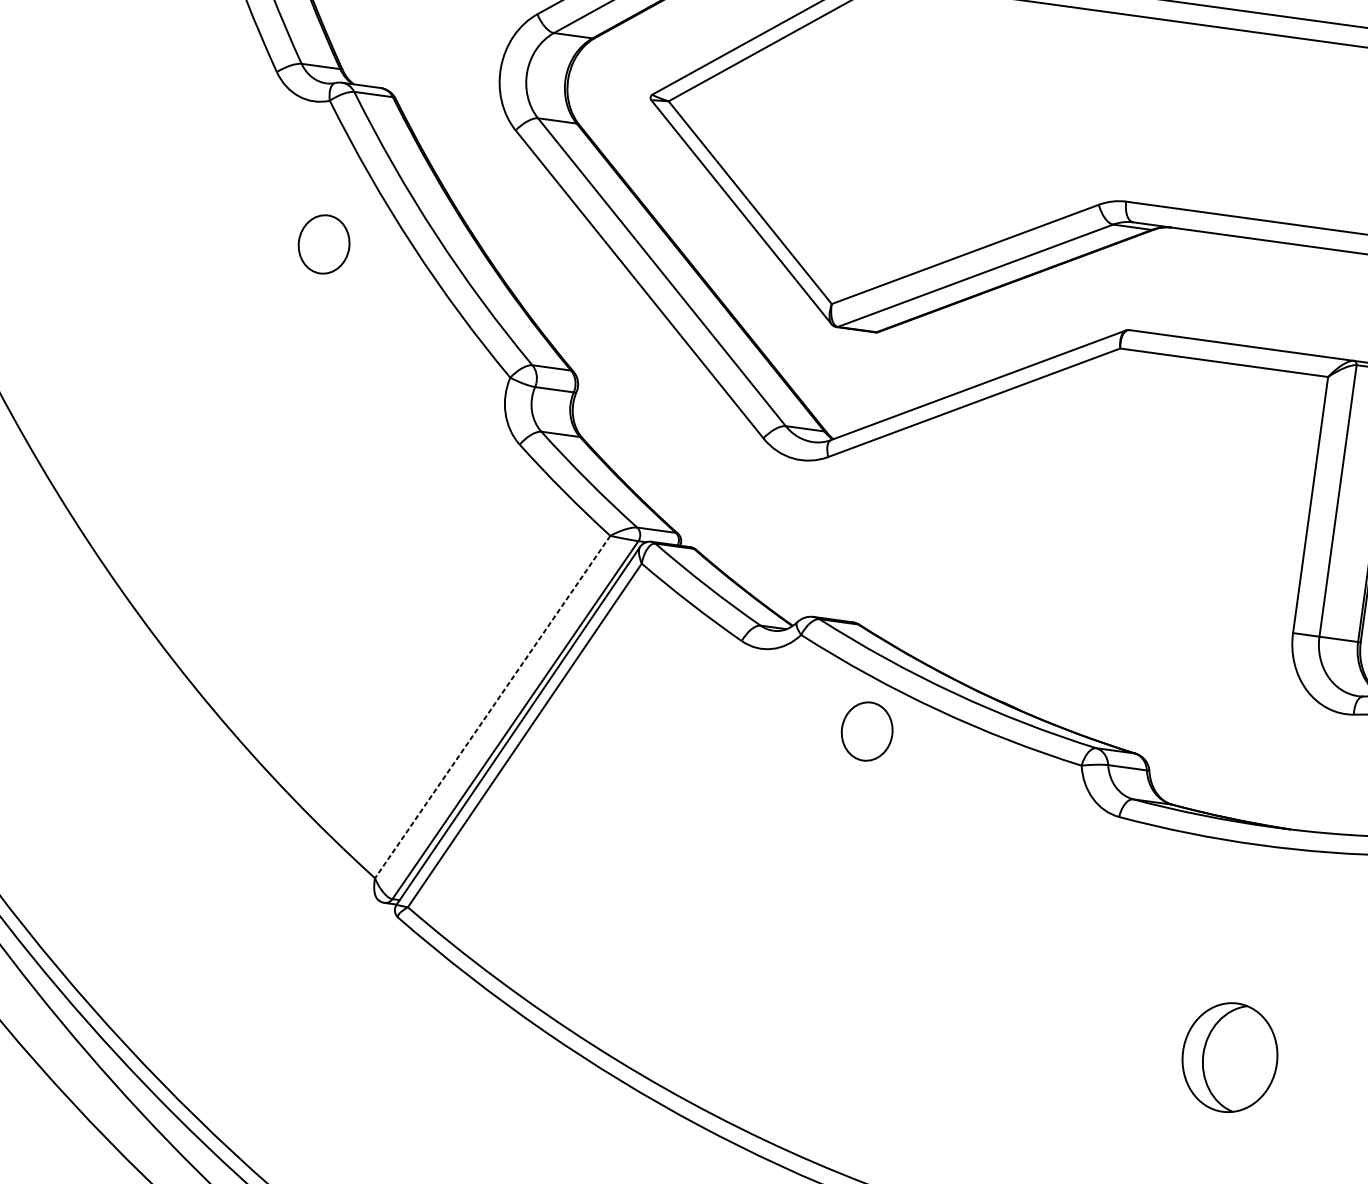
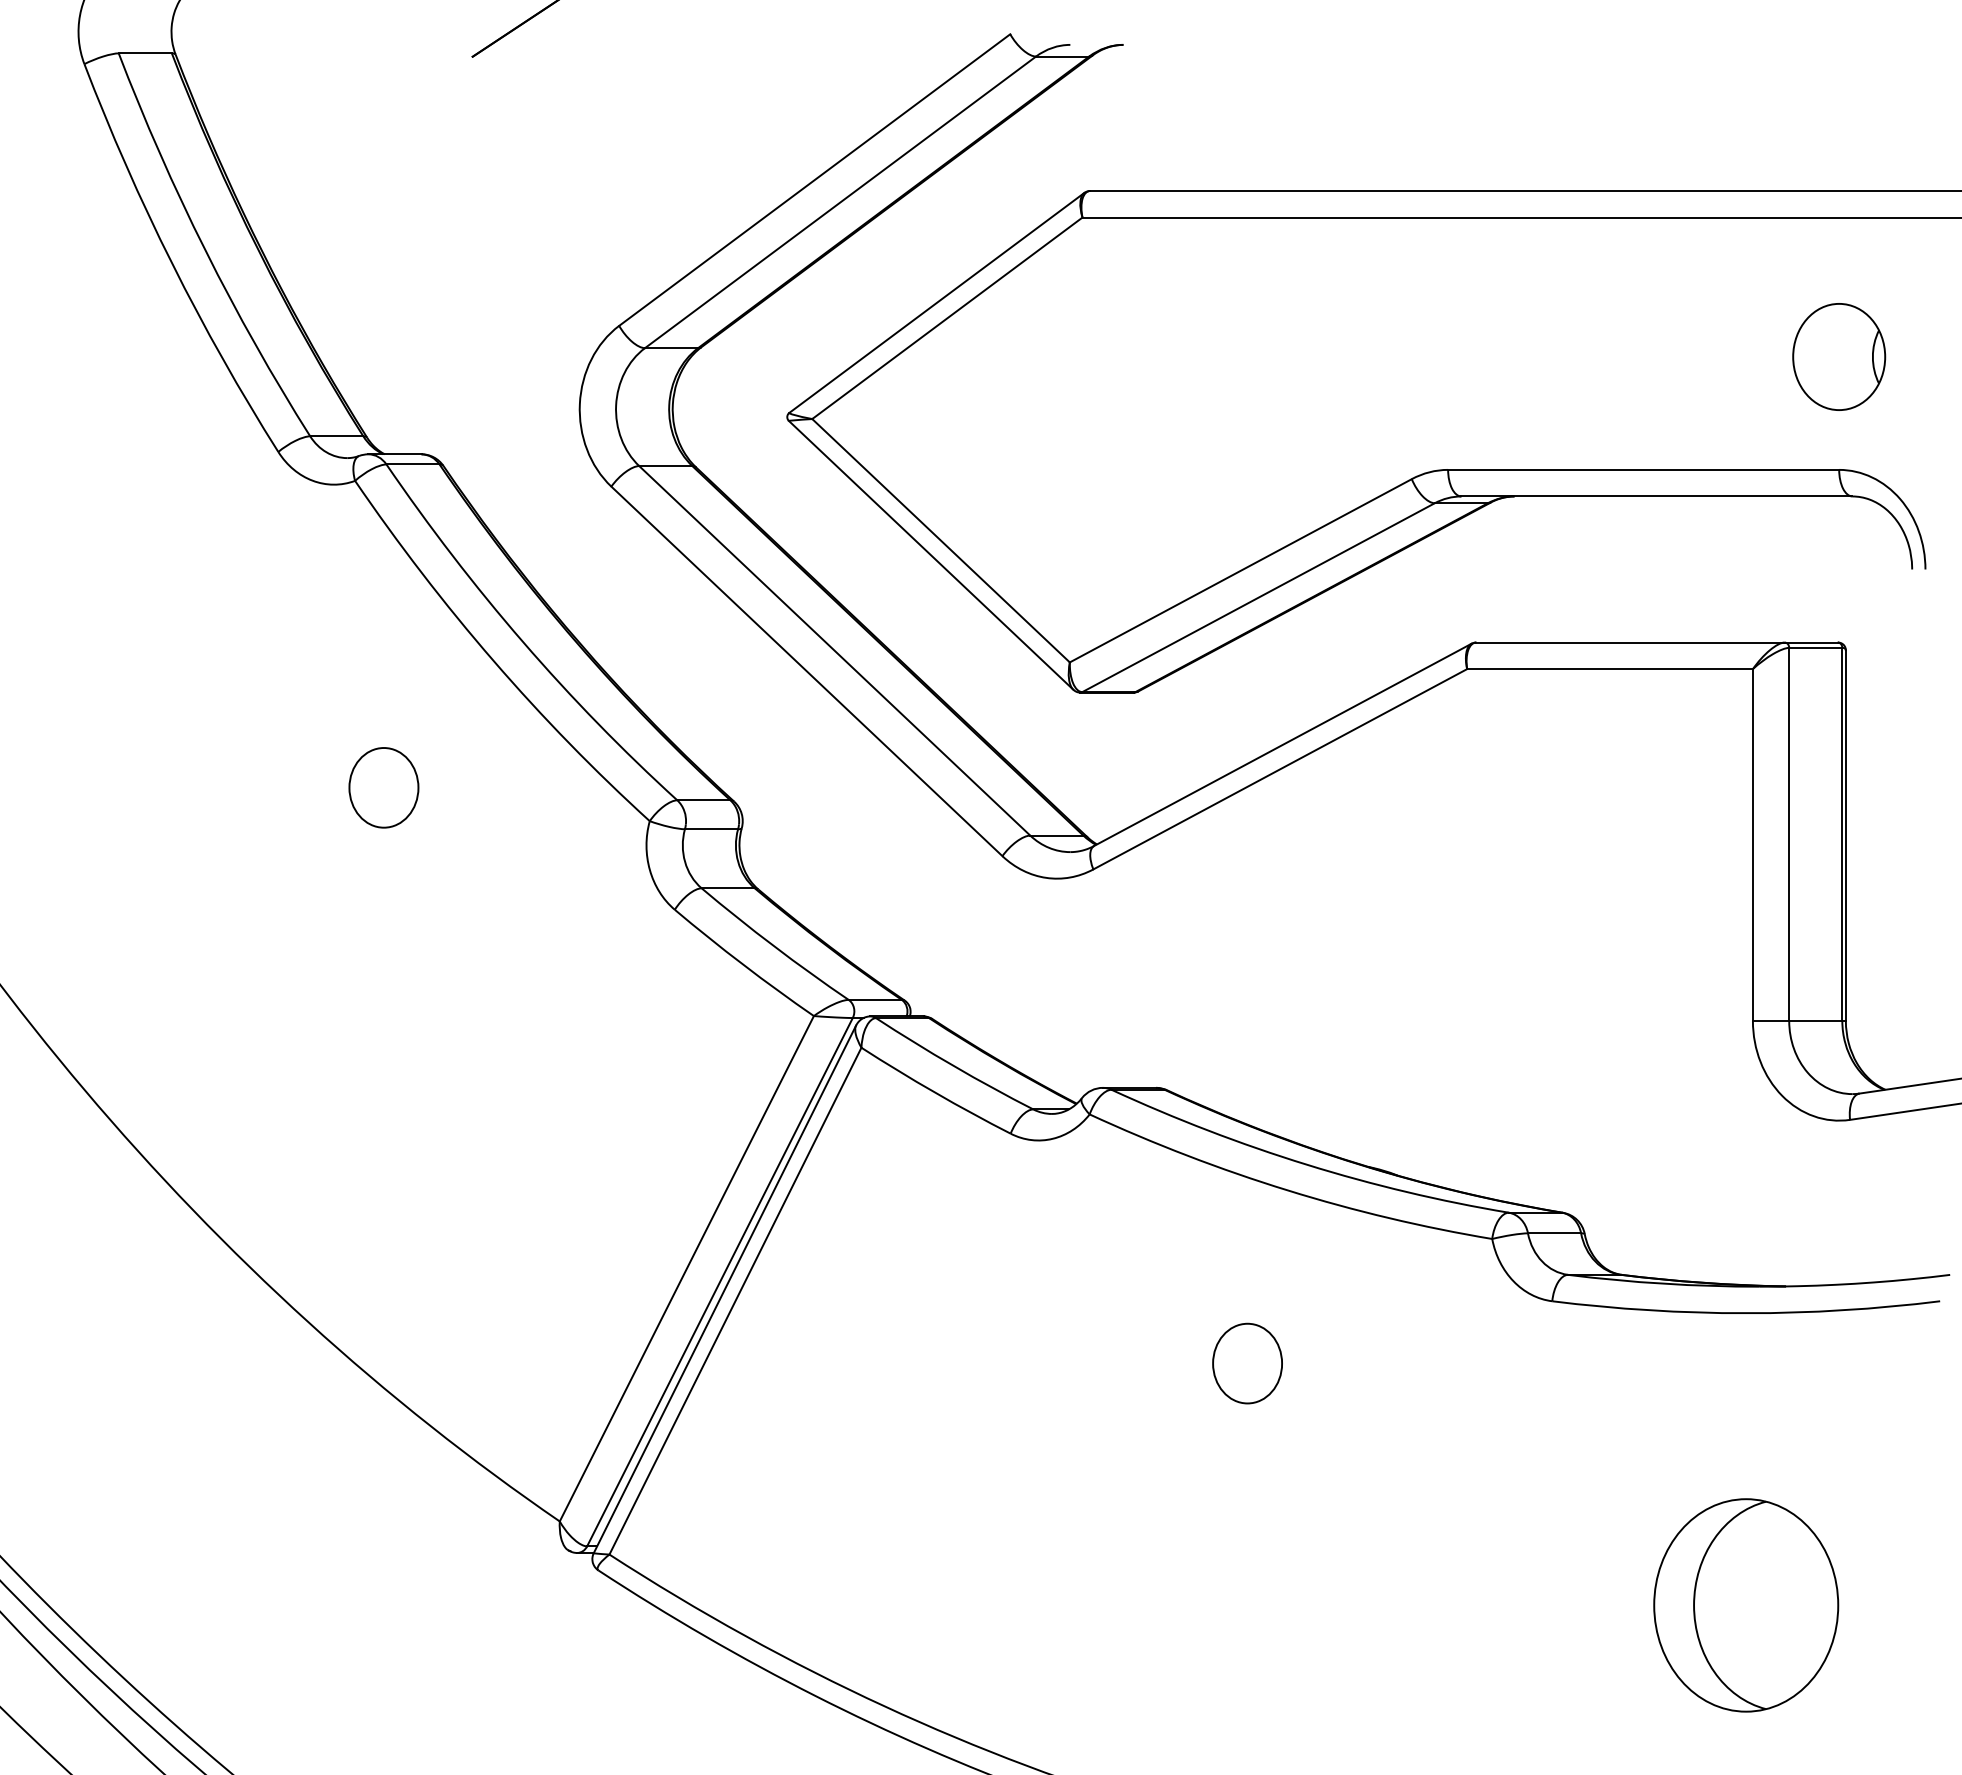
part: (323, 244) -> (383, 787), moved
line: (492, 706) -> (686, 1268), dashed -> solid
part: (867, 731) -> (1247, 1363), moved
part: (1230, 1057) -> (1746, 1605), size x1.43

